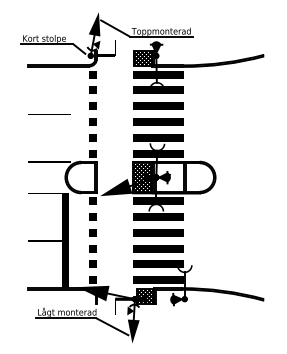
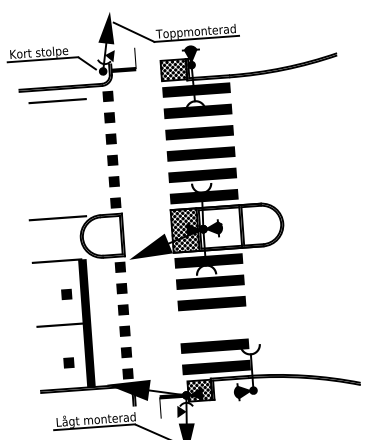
line: (49, 114) -> (57, 101), moved
line: (51, 217) -> (65, 293), added
line: (158, 248) -> (213, 324), removed
line: (49, 268) -> (68, 362), added

